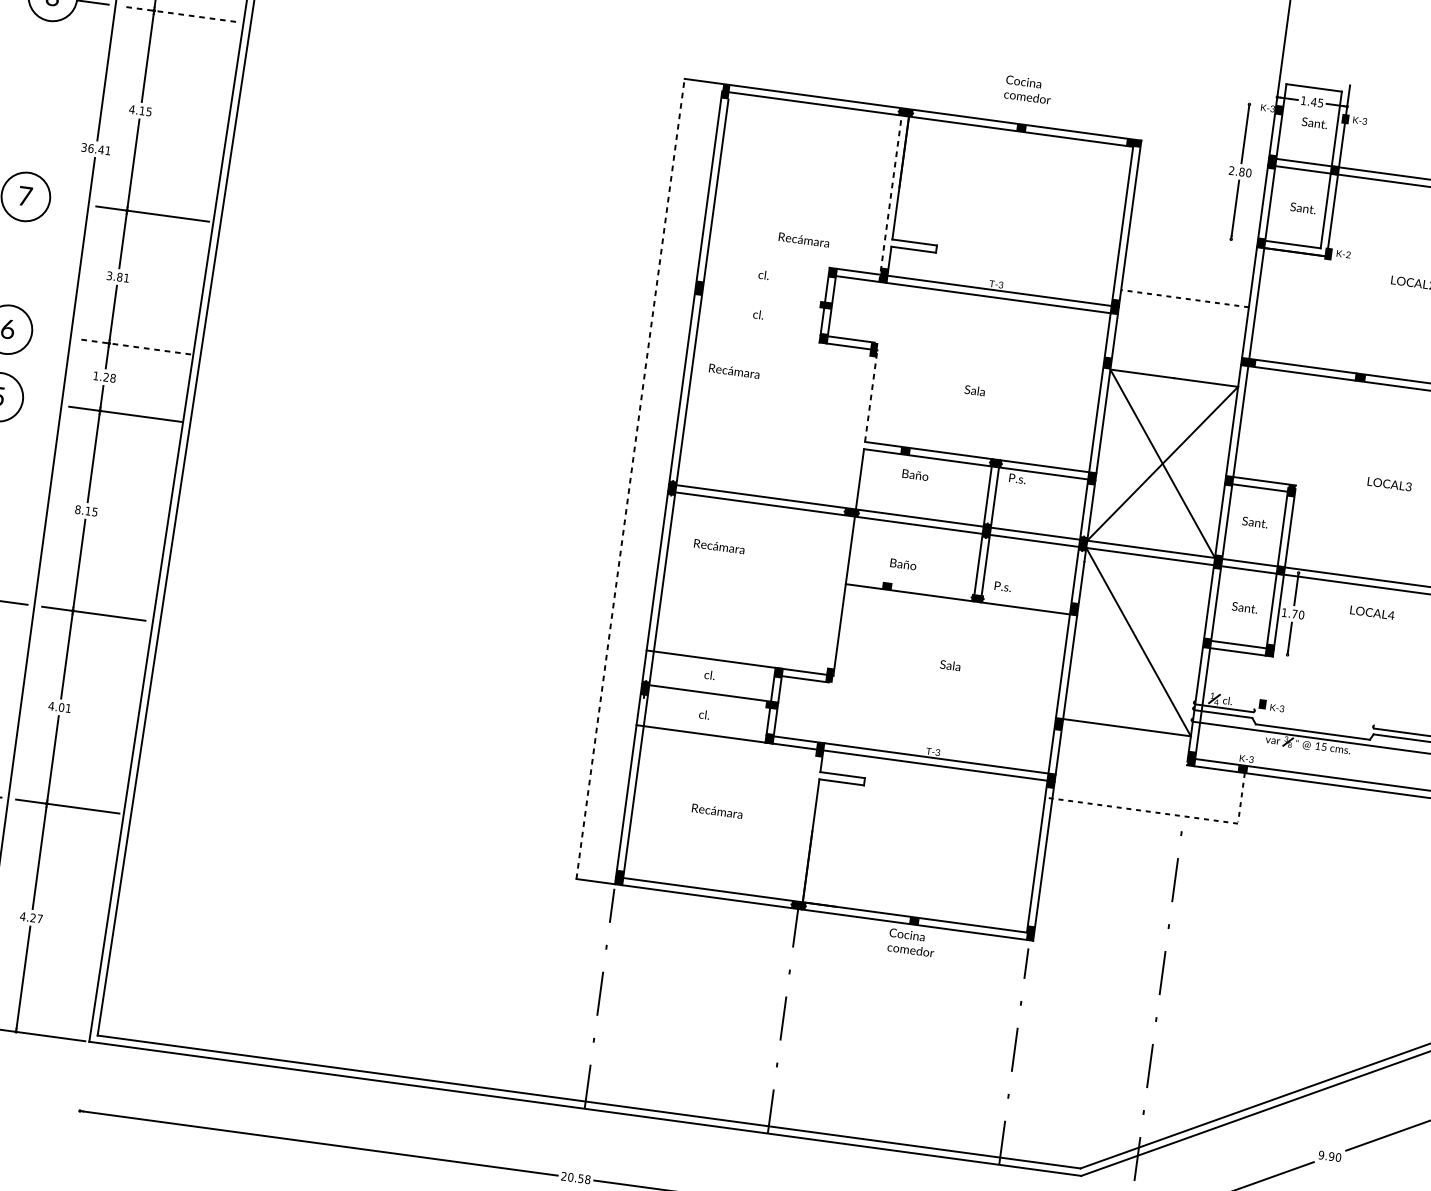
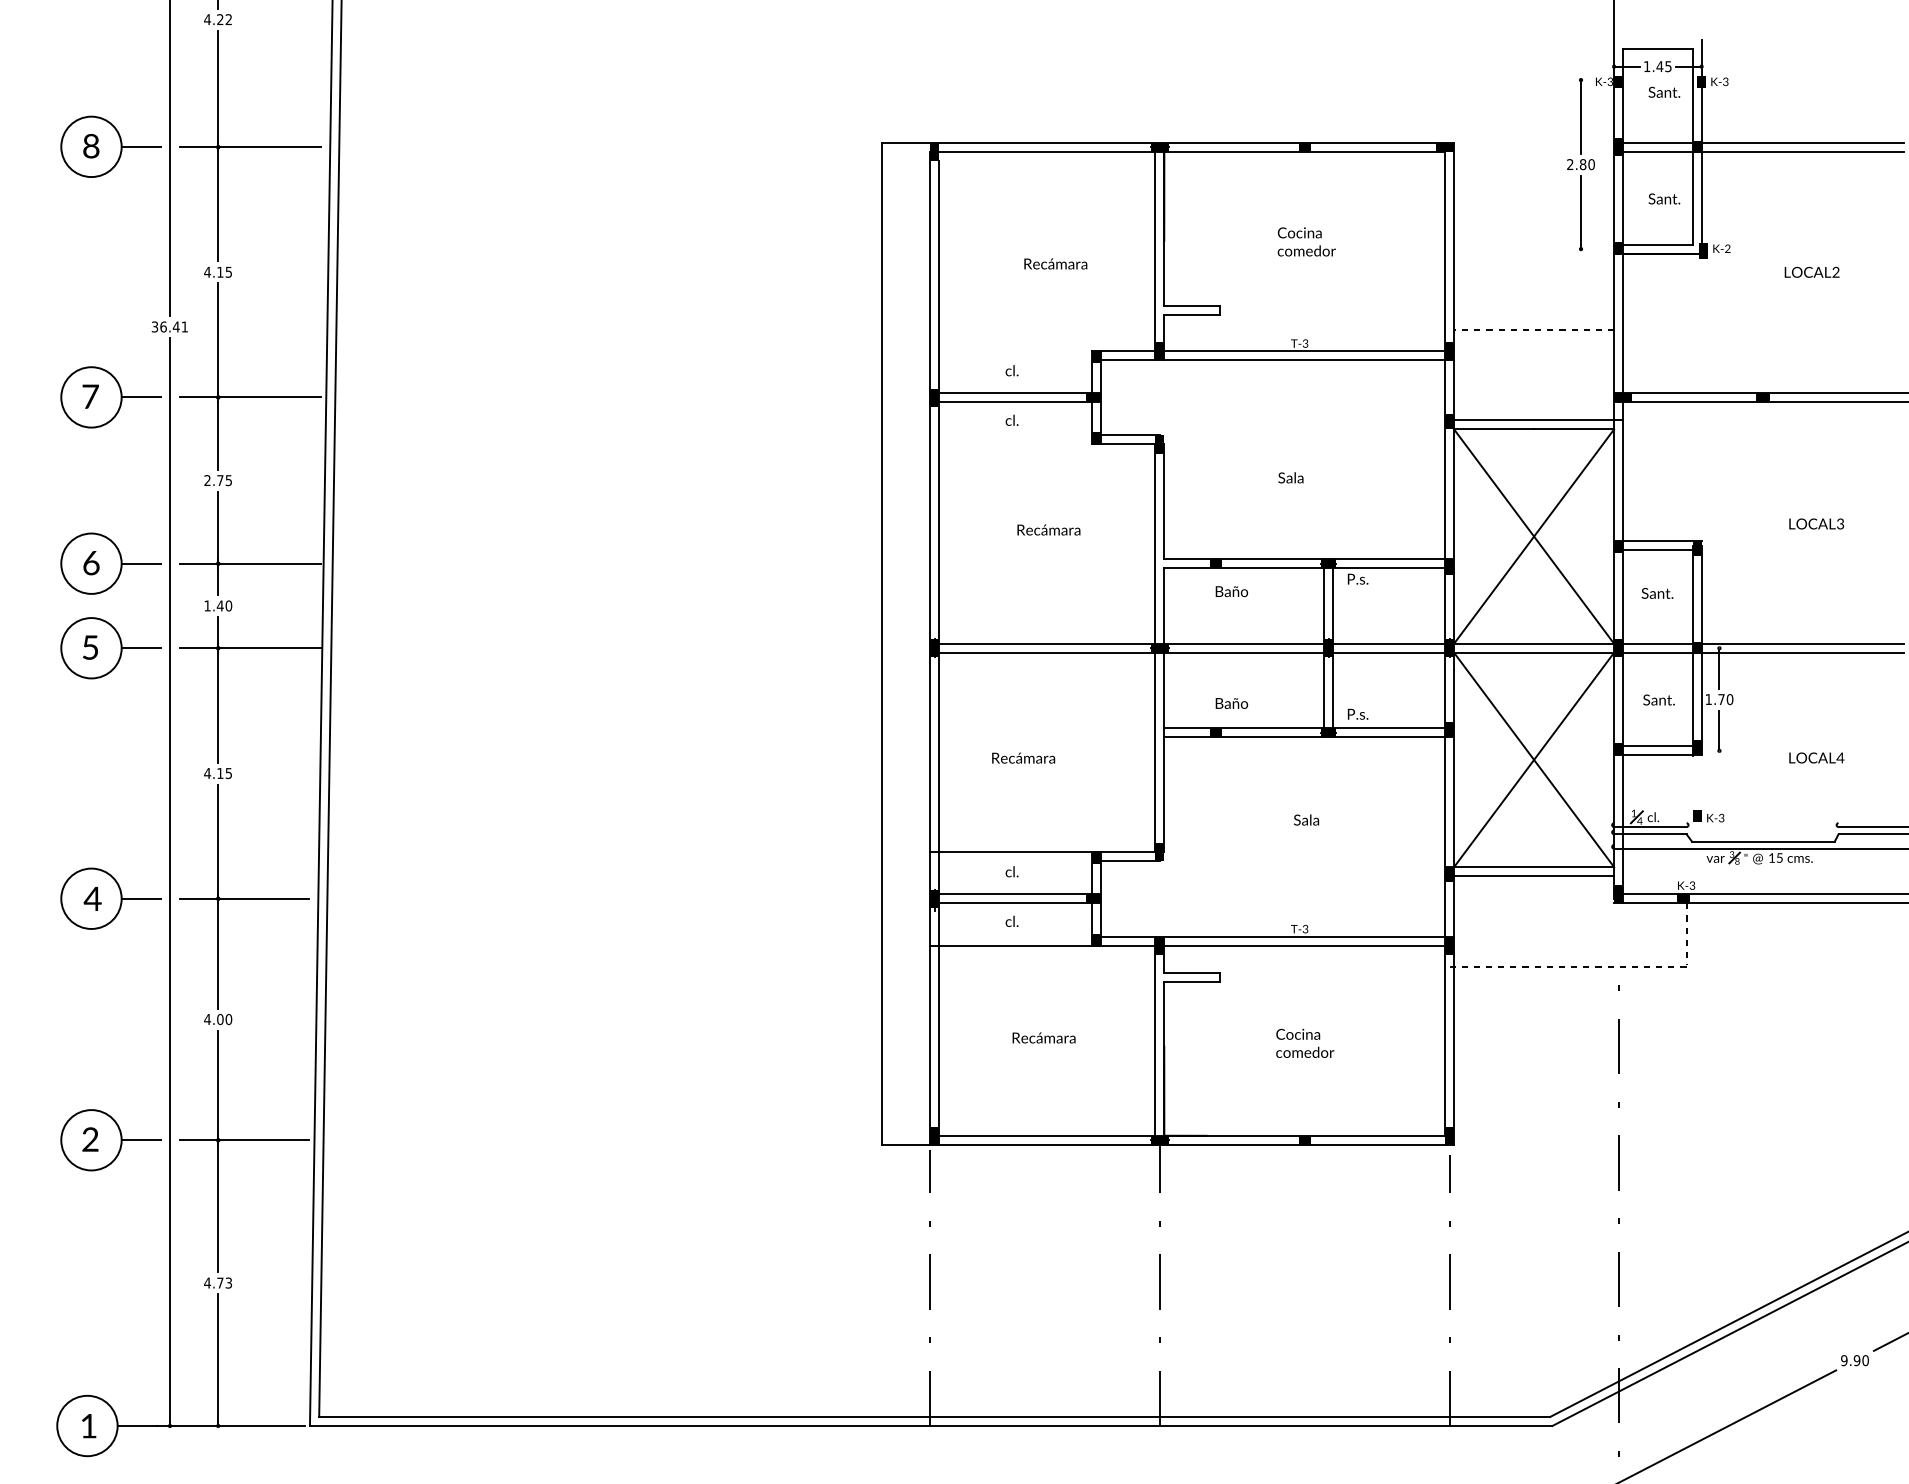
line: (179, 14) -> (250, 147), dashed -> solid
text: (1028, 89) -> (1306, 241), moved
line: (890, 198) -> (1155, 255), dashed -> solid
line: (65, 202) -> (141, 397), added
text: (803, 239) -> (1055, 263), moved
text: (117, 276) -> (217, 480), 3.81 -> 2.75
line: (764, 293) -> (1015, 393), added
line: (763, 300) -> (1015, 402), added
line: (47, 334) -> (141, 563), added
line: (134, 346) -> (250, 563), dashed -> solid
text: (734, 370) -> (1048, 529), moved
line: (1178, 371) -> (1538, 420), added
text: (109, 377) -> (224, 605), 1.28 -> 1.40
line: (871, 395) -> (1164, 501), dashed -> solid
line: (38, 402) -> (141, 648), added
line: (630, 478) -> (882, 643), dashed -> solid
text: (77, 509) -> (207, 773), 8.15 -> 4.15
line: (848, 512) -> (1155, 648), added
text: (719, 546) -> (1023, 757), moved
line: (962, 592) -> (1309, 728), added
text: (1372, 612) -> (1816, 757), moved
line: (1138, 641) -> (1534, 759), added
line: (709, 700) -> (1015, 903), added
text: (68, 708) -> (228, 1019), 4.01 -> 4.00
line: (1122, 734) -> (1529, 876), added
line: (806, 825) -> (1155, 1040), added
text: (36, 917) -> (224, 1282), 4.27 -> 4.73
text: (912, 942) -> (1305, 1042), moved

